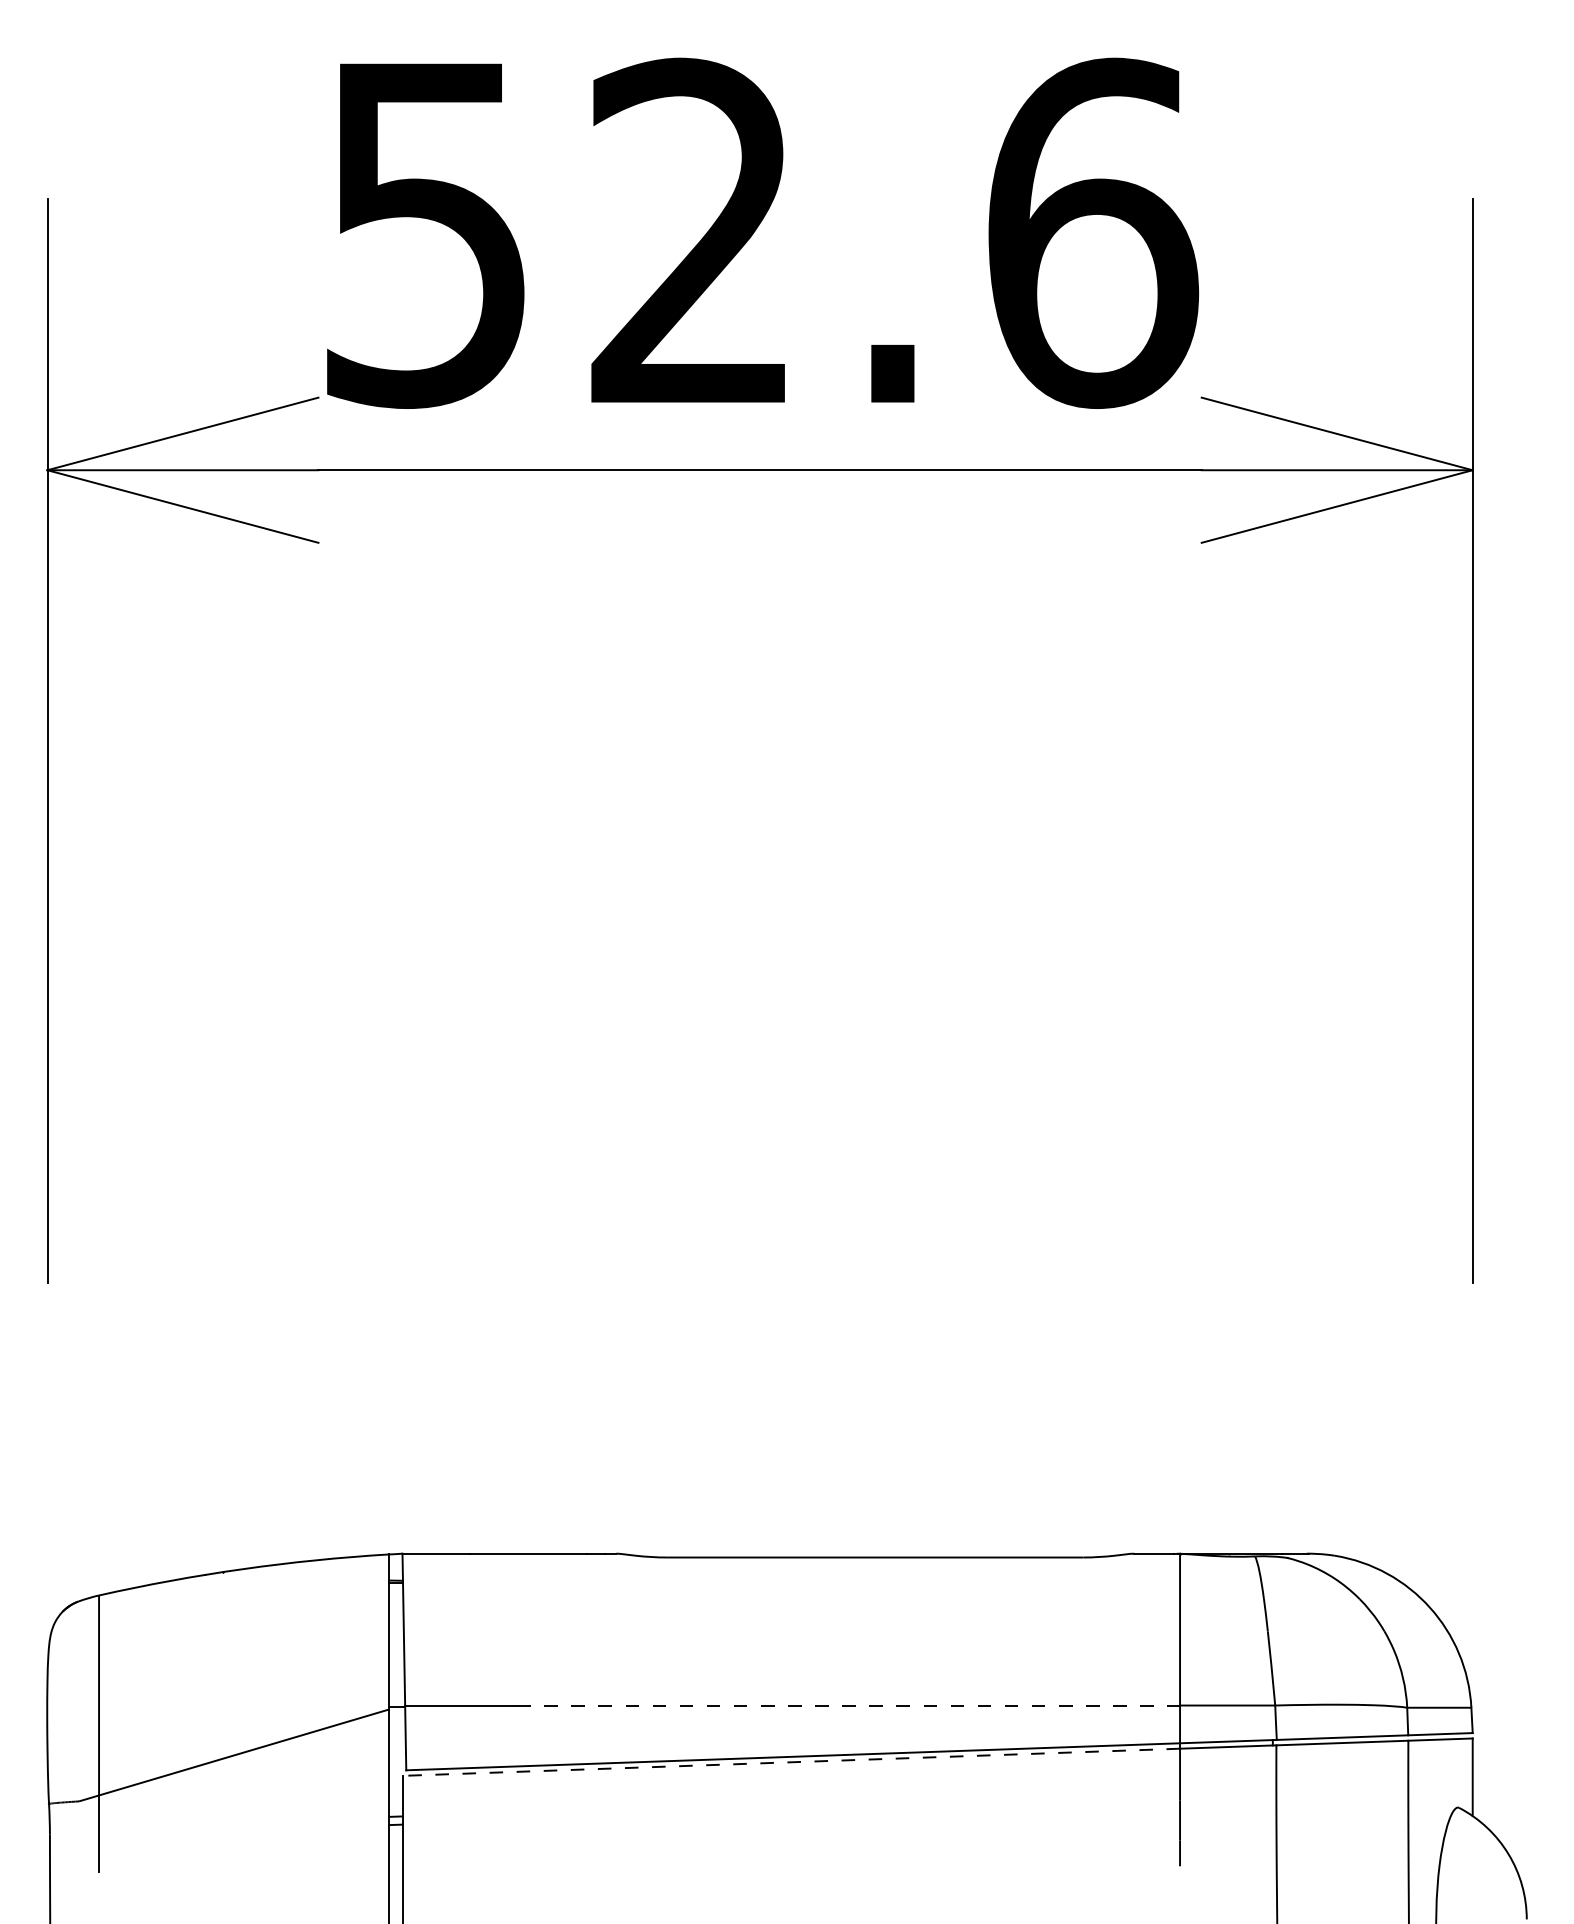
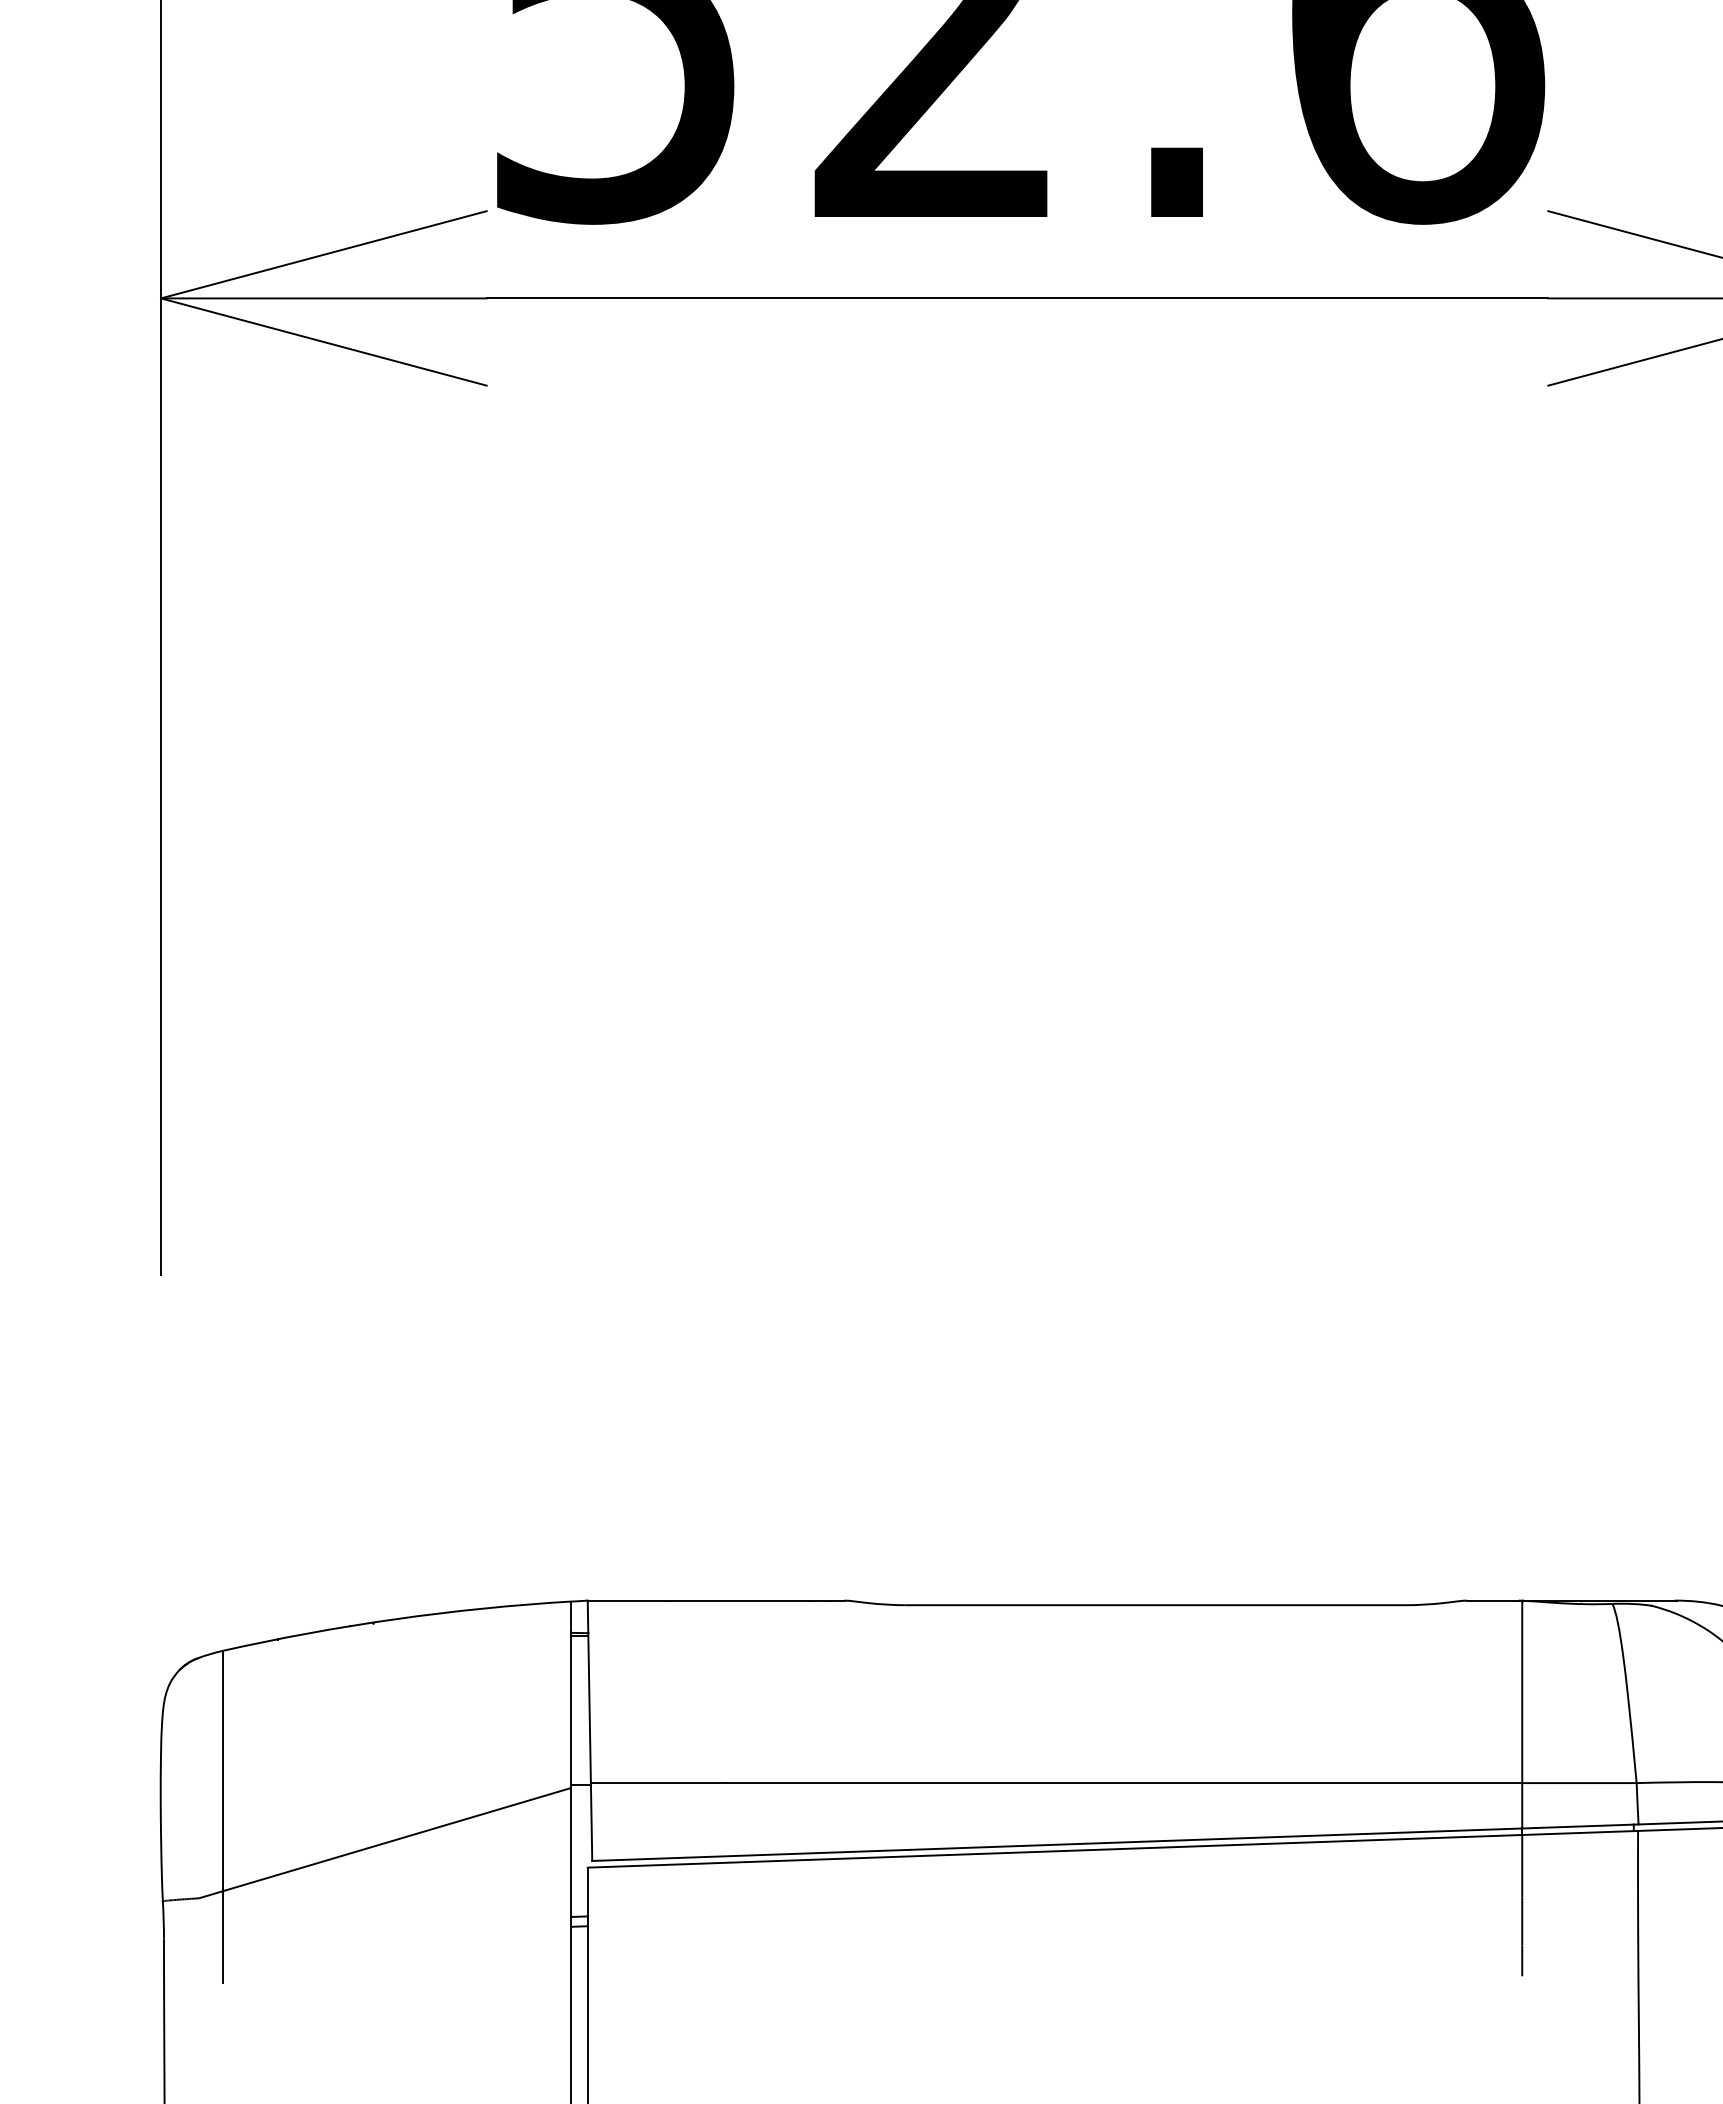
line: (849, 1705) -> (1124, 1783), dashed -> solid
line: (790, 1762) -> (1054, 1851), dashed -> solid

